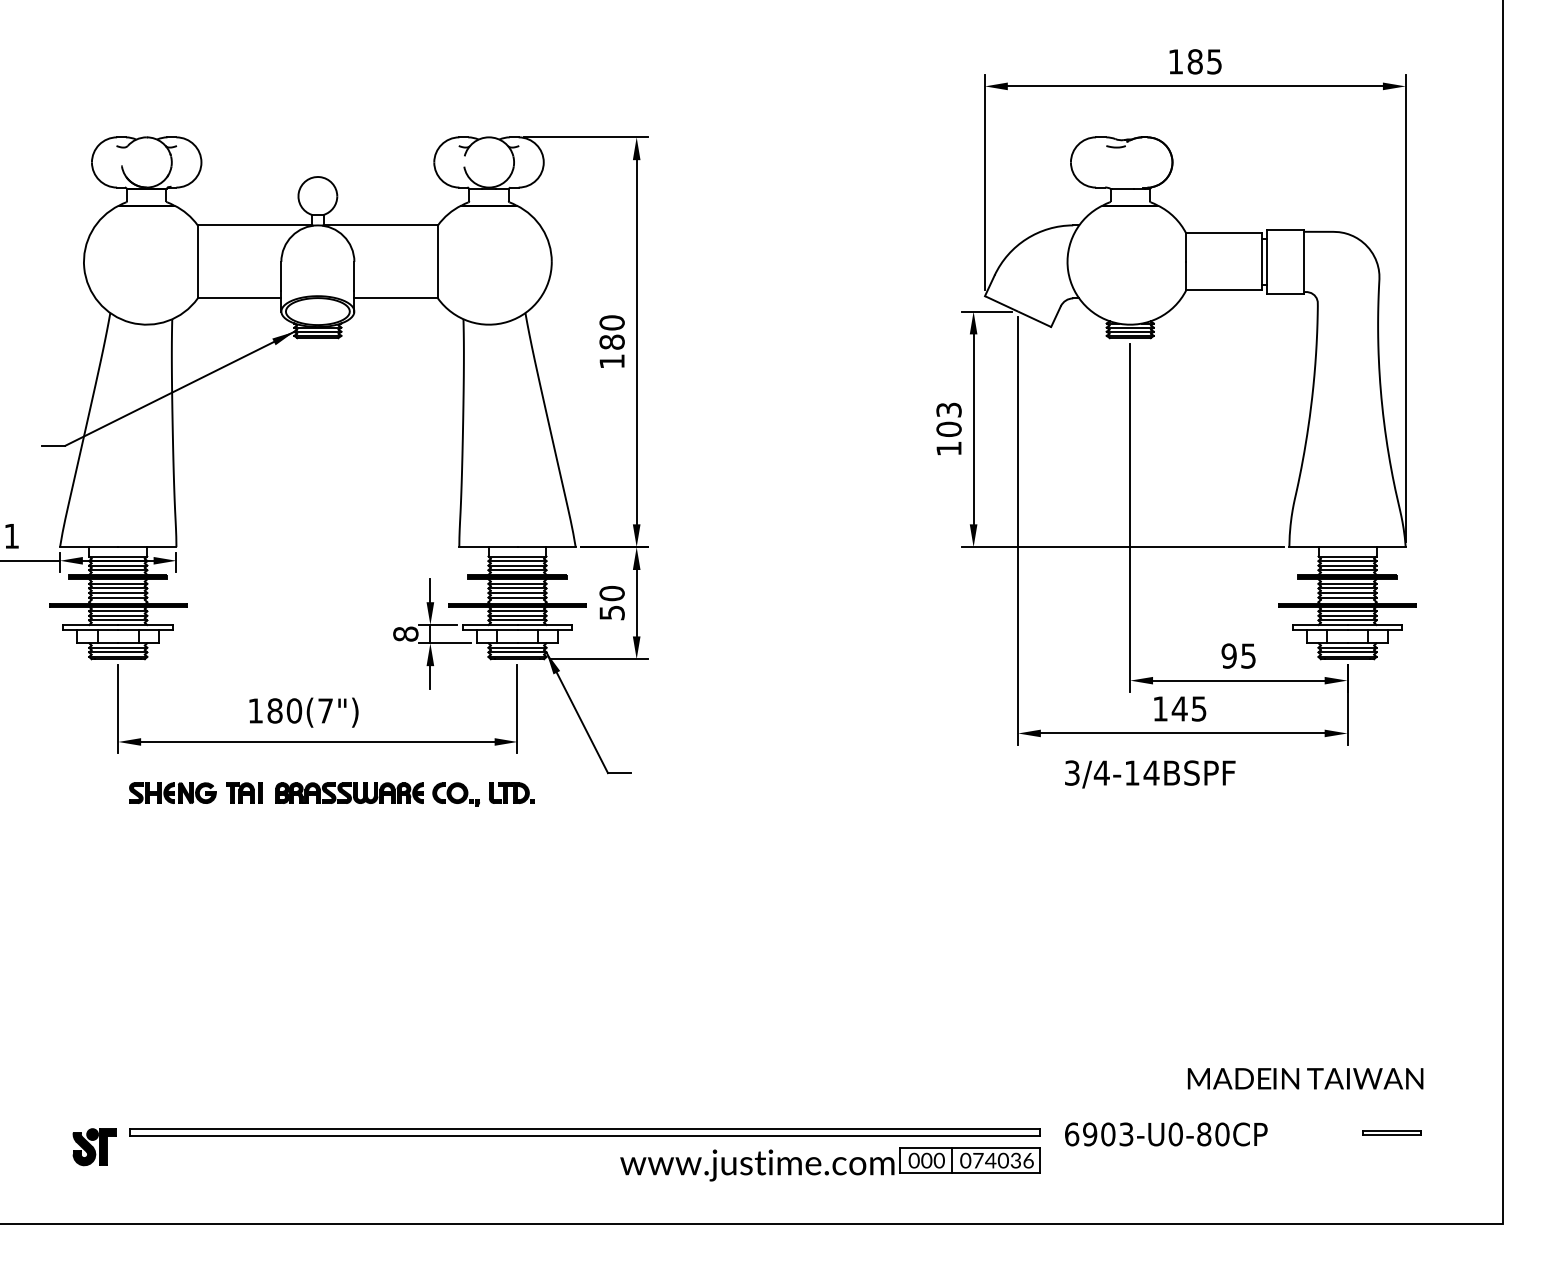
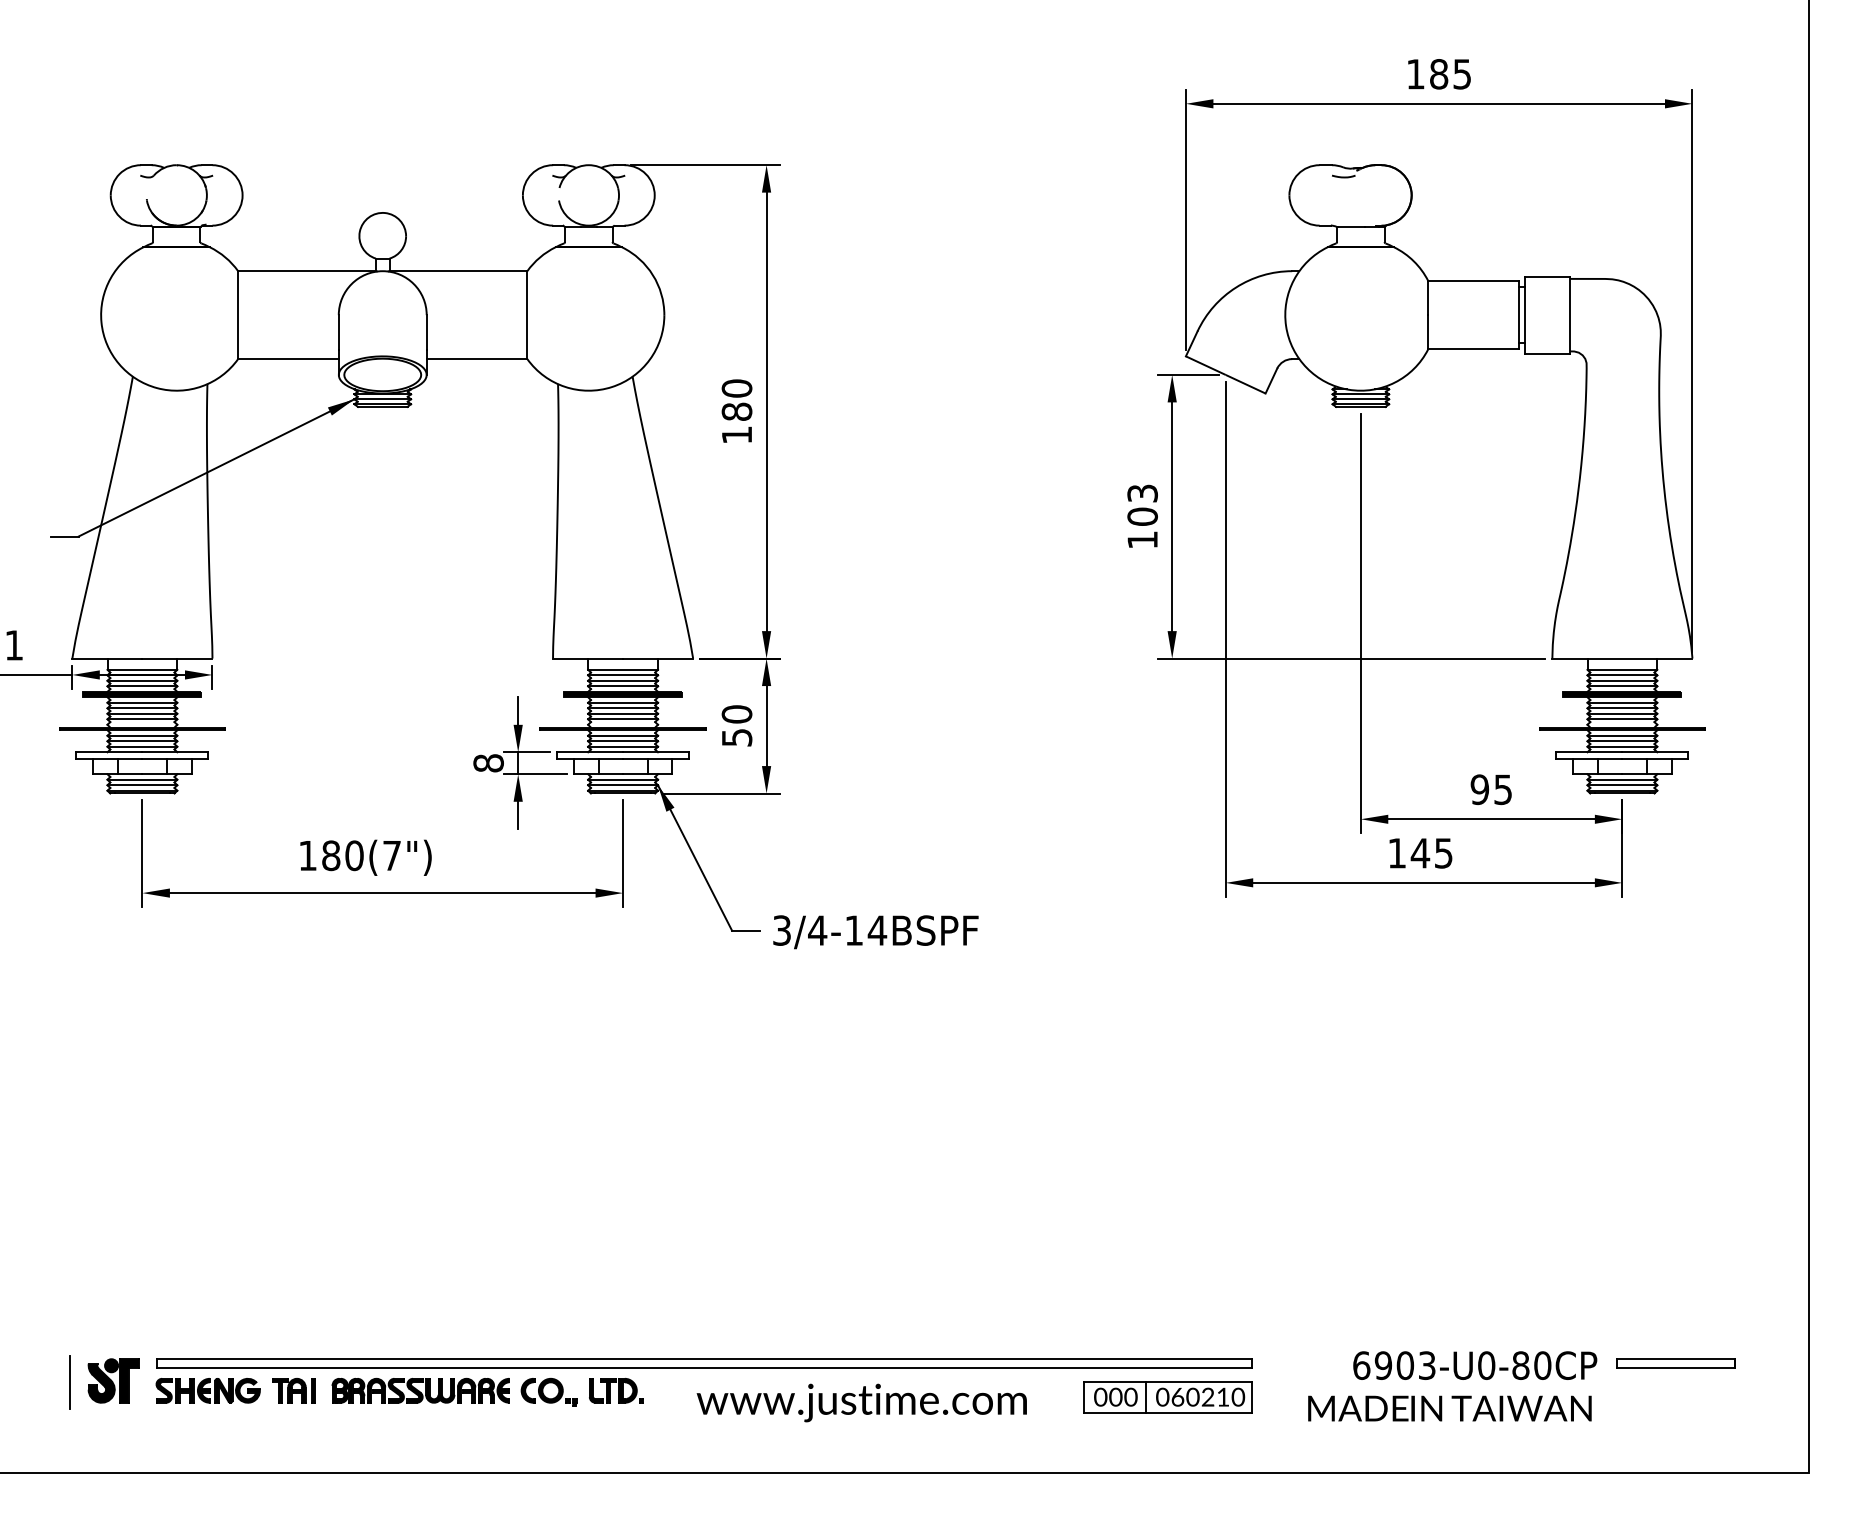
text: (1149, 774) -> (875, 932), moved
part: (331, 793) -> (399, 1391), moved
text: (1305, 1078) -> (1449, 1408), moved
part: (1391, 1132) -> (1675, 1363), size x1.67
text: (1166, 1134) -> (1475, 1365), moved
line: (58, 1148) -> (70, 1382), added
text: (1003, 1160) -> (1208, 1396), 074036 -> 060210
text: (757, 1165) -> (861, 1402), moved

